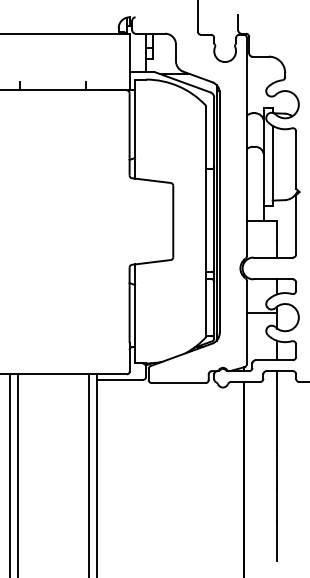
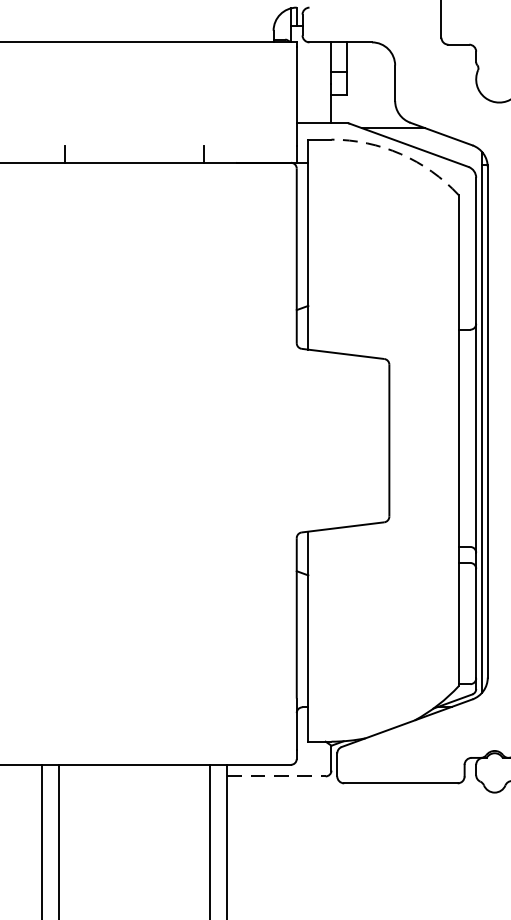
arc: (178, 86) -> (400, 154), solid -> dashed
line: (120, 379) -> (277, 775), solid -> dashed

